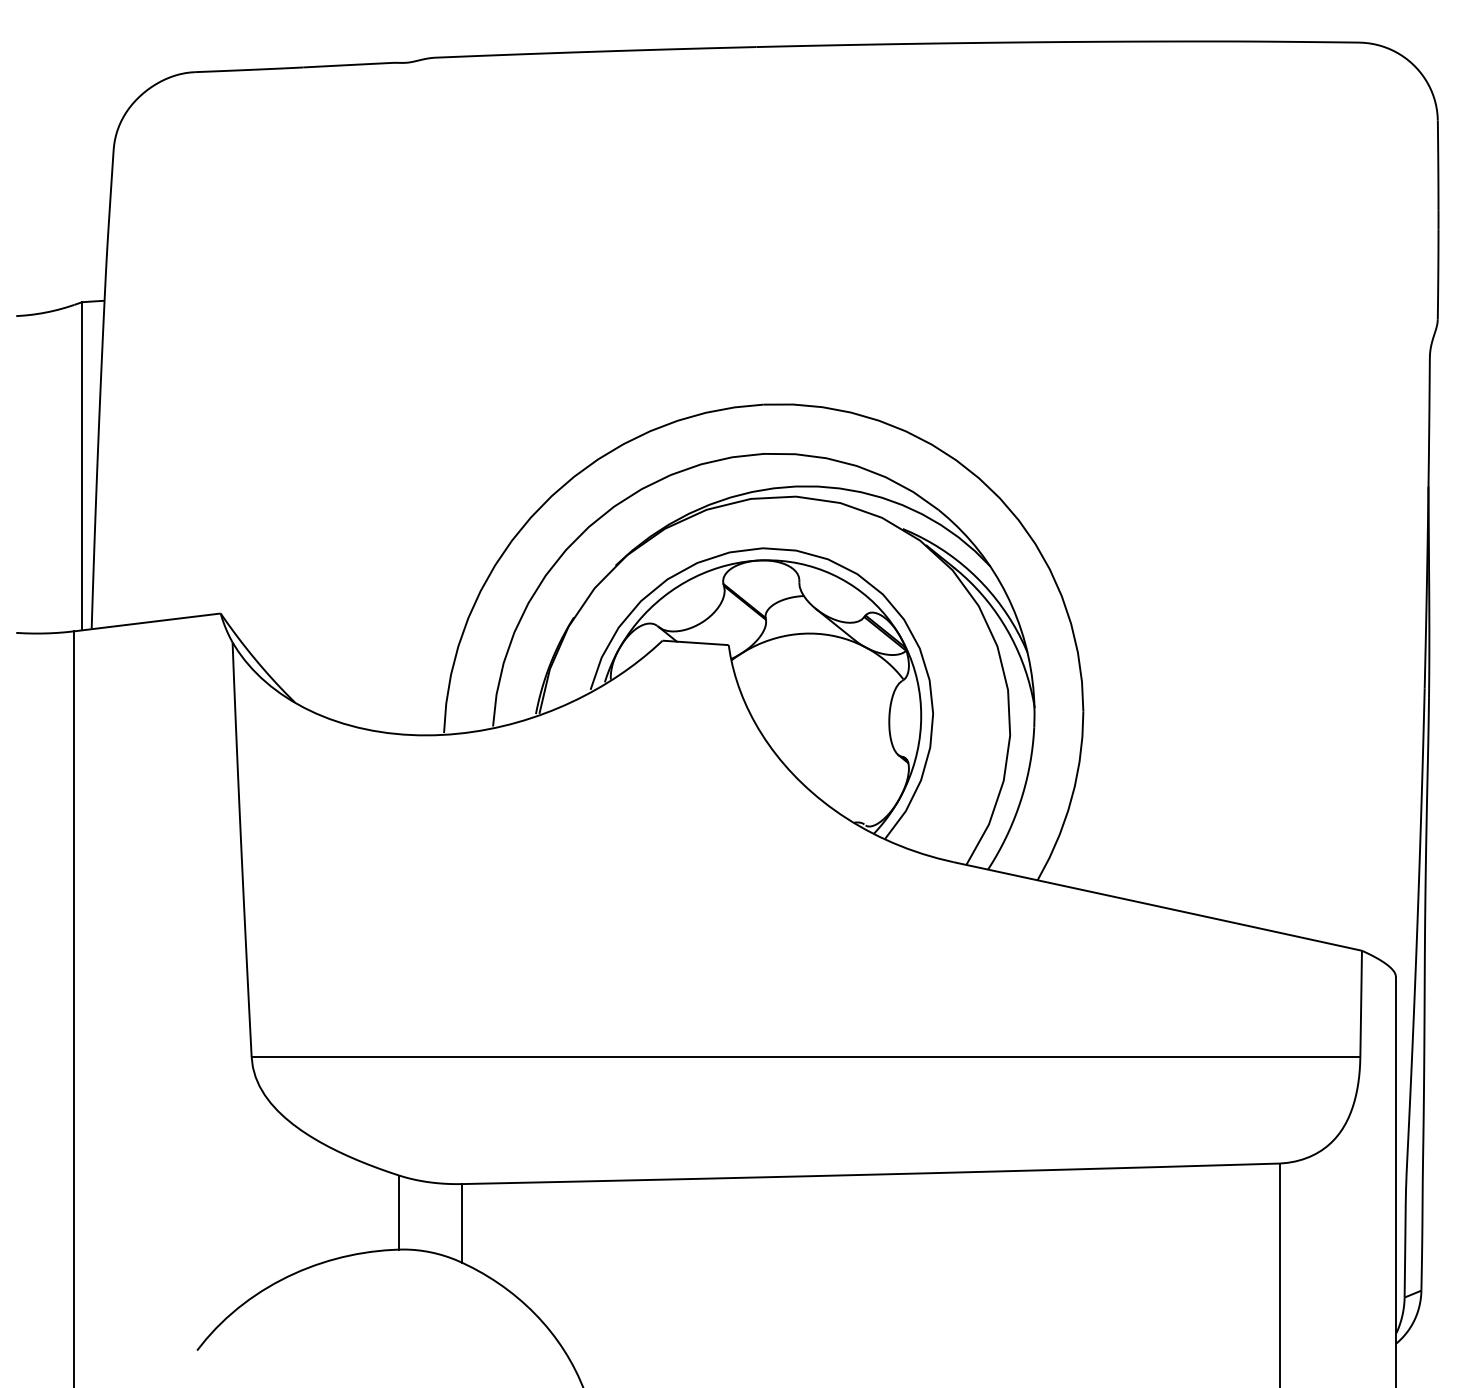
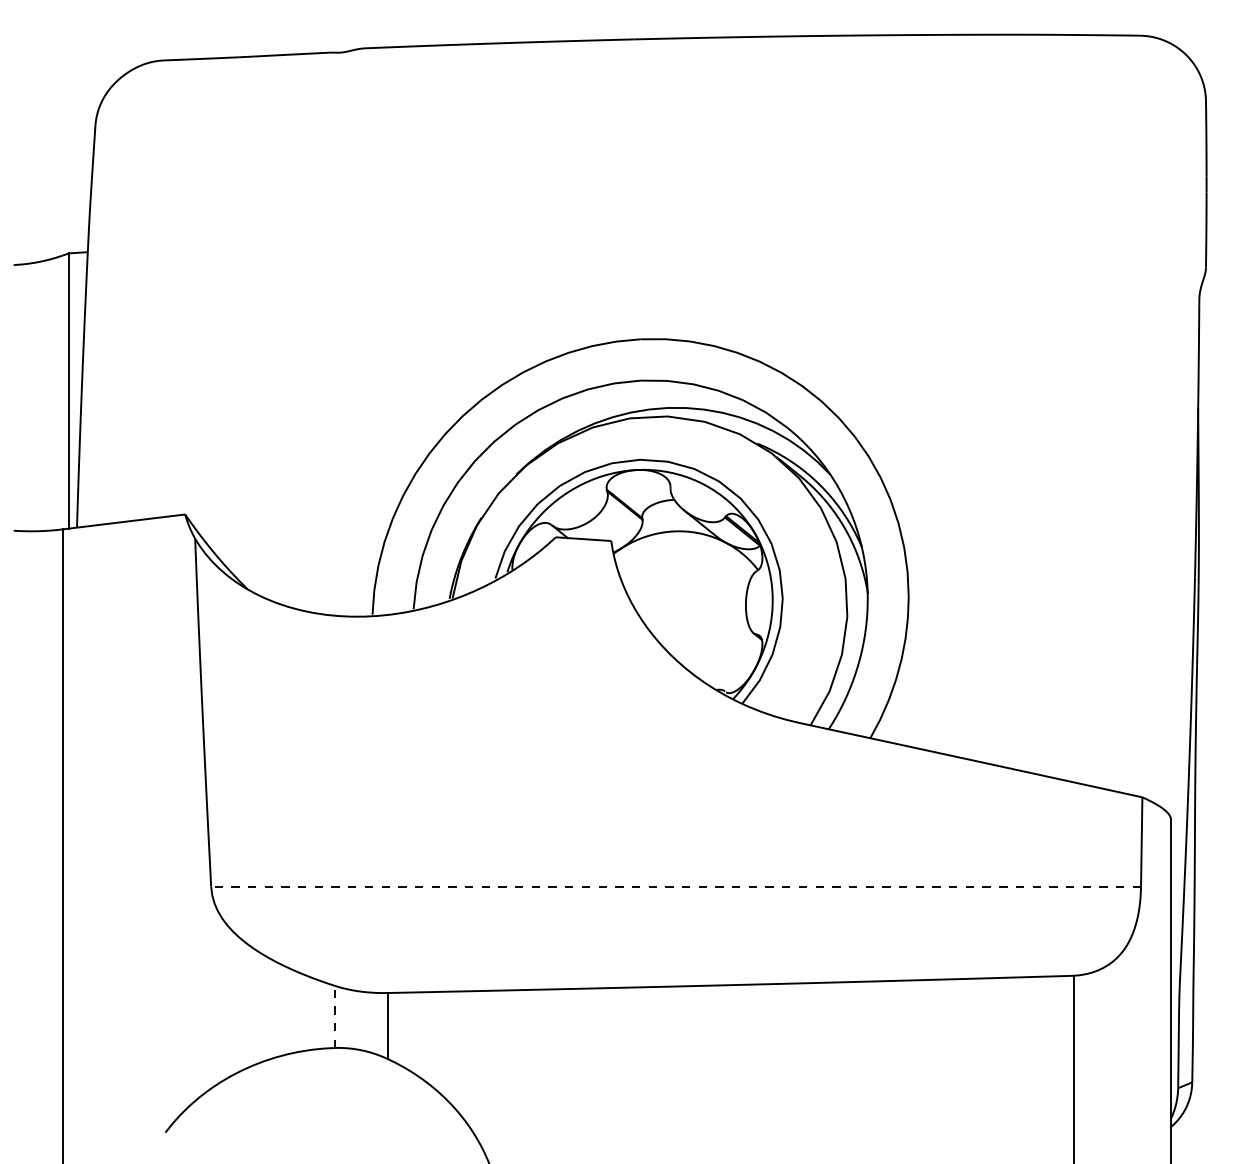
line: (805, 1057) -> (675, 886), solid -> dashed
line: (399, 1212) -> (335, 1016), solid -> dashed

